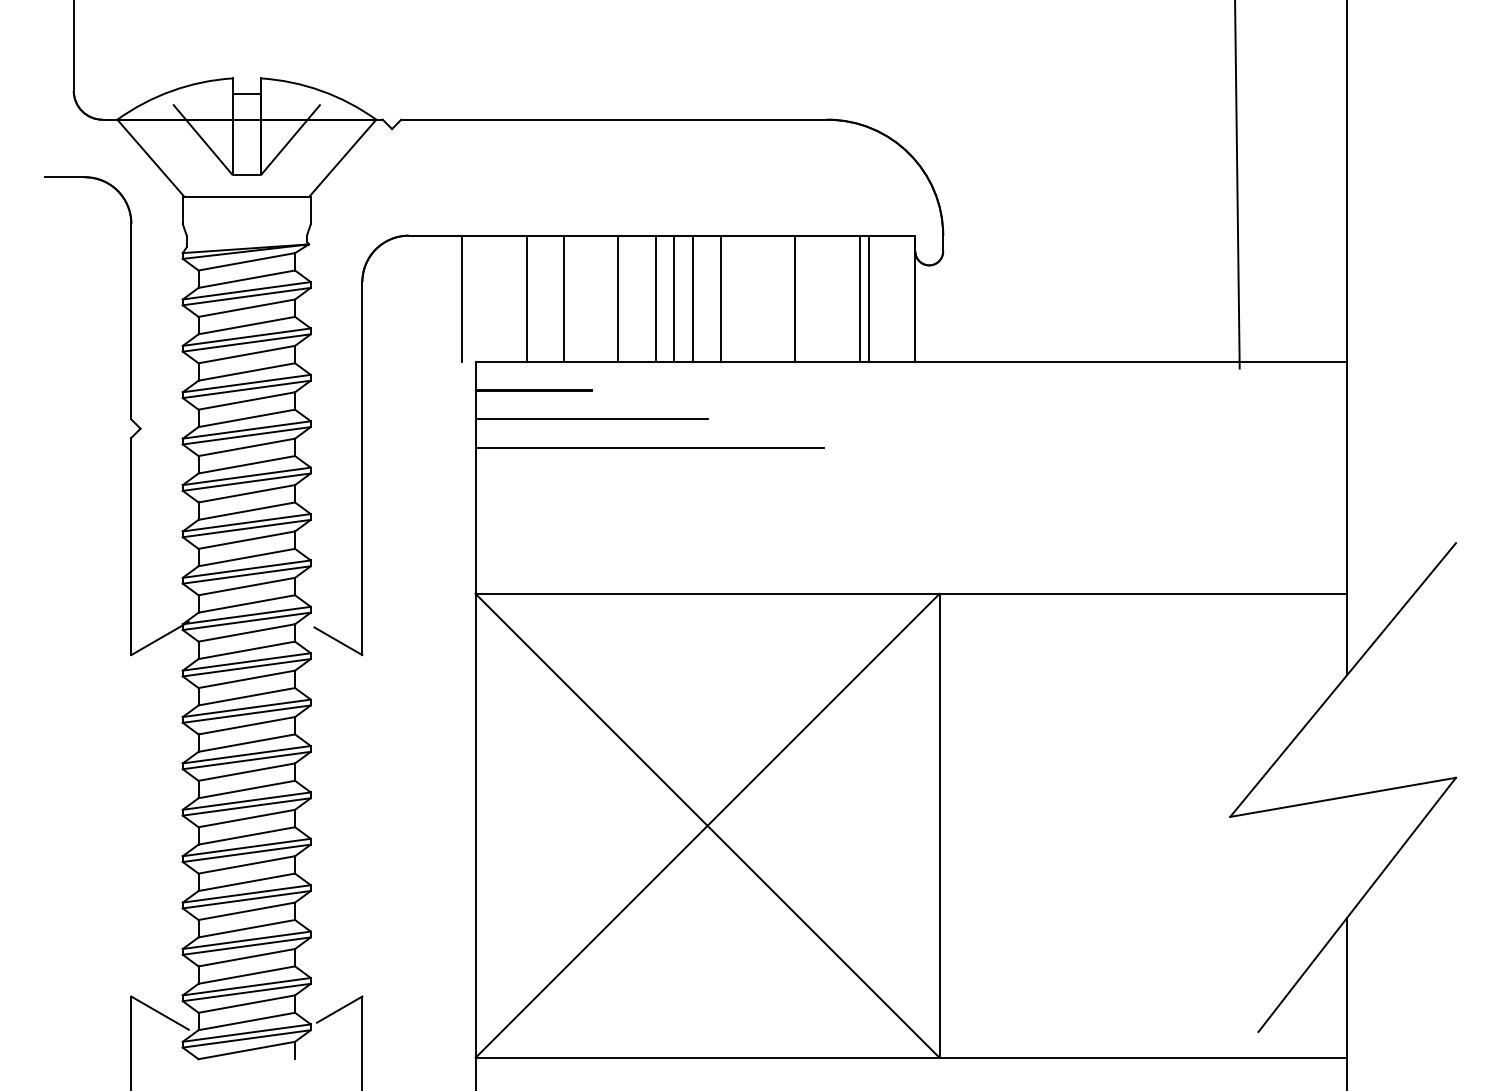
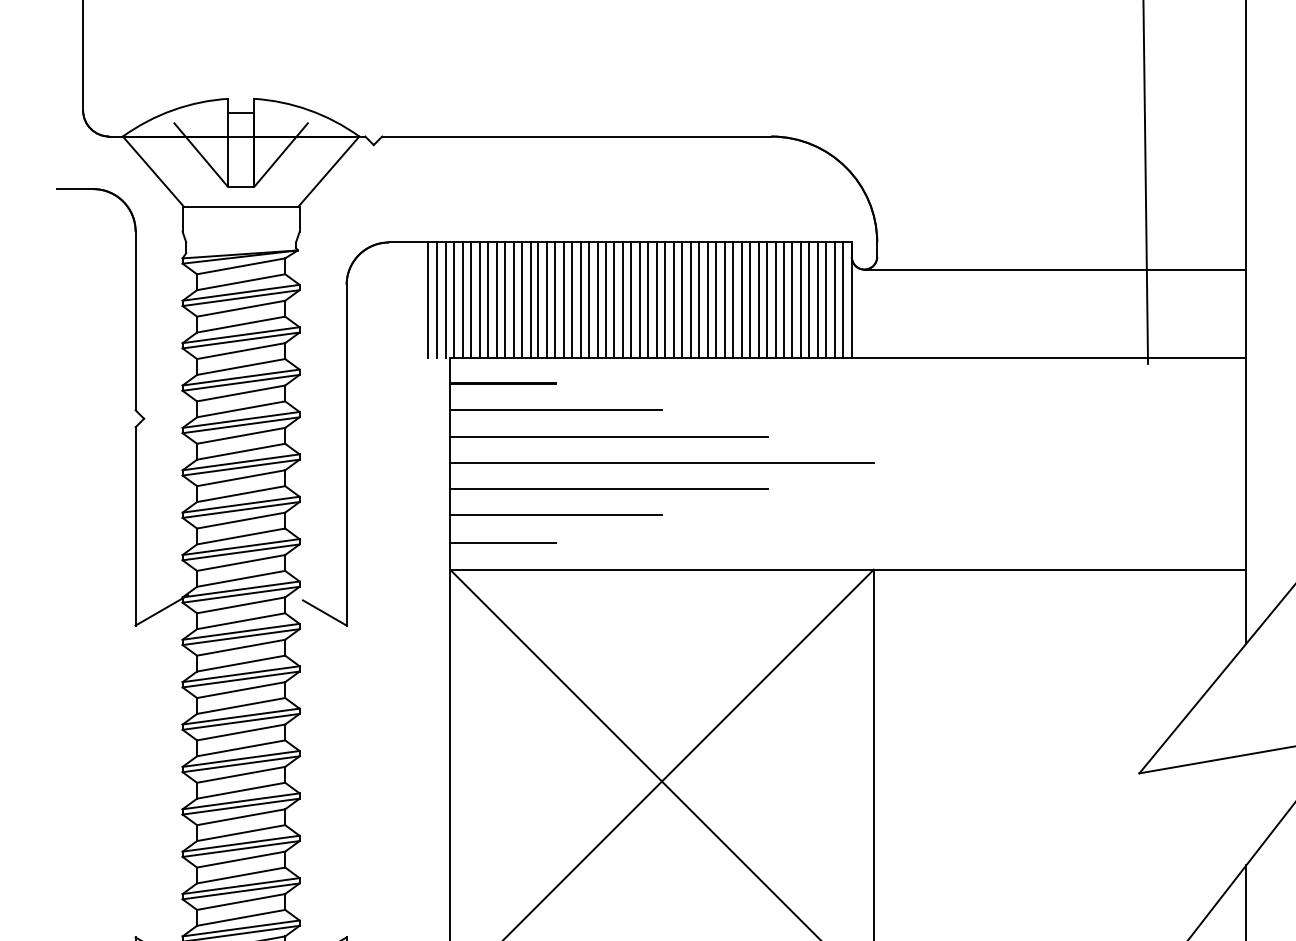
line: (1138, 265) -> (1055, 269), added
line: (451, 298) -> (428, 299), added
line: (470, 298) -> (445, 299), added
line: (480, 298) -> (454, 299), added
line: (489, 298) -> (462, 299), added
line: (498, 298) -> (471, 299), added
line: (508, 298) -> (480, 299), added
line: (517, 298) -> (488, 299), added
line: (535, 298) -> (504, 299), added
line: (545, 298) -> (513, 299), added
line: (554, 298) -> (522, 299), added
line: (572, 298) -> (538, 299), added
line: (581, 298) -> (546, 299), added
line: (590, 298) -> (555, 299), added
line: (599, 298) -> (563, 299), added
line: (609, 298) -> (572, 299), added
line: (627, 298) -> (588, 299), added
line: (636, 298) -> (597, 299), added
line: (646, 298) -> (606, 299), added
line: (664, 298) -> (622, 299), added
line: (683, 298) -> (639, 299), added
line: (701, 298) -> (656, 299), added
line: (711, 298) -> (665, 299), added
line: (729, 298) -> (682, 299), added
line: (739, 298) -> (691, 299), added
line: (748, 298) -> (699, 299), added
line: (757, 298) -> (707, 299), added
line: (766, 298) -> (715, 299), added
line: (776, 298) -> (724, 299), added
line: (785, 298) -> (733, 299), added
line: (804, 298) -> (750, 299), added
line: (813, 298) -> (758, 299), added
line: (822, 298) -> (766, 299), added
line: (831, 298) -> (775, 299), added
line: (841, 298) -> (784, 299), added
line: (850, 298) -> (792, 299), added
line: (878, 298) -> (818, 299), added
line: (887, 298) -> (826, 299), added
line: (896, 298) -> (834, 299), added
line: (906, 298) -> (843, 299), added
line: (707, 476) -> (661, 462), added
line: (649, 505) -> (608, 488), added
line: (591, 534) -> (555, 515), added
line: (533, 565) -> (502, 543), added

